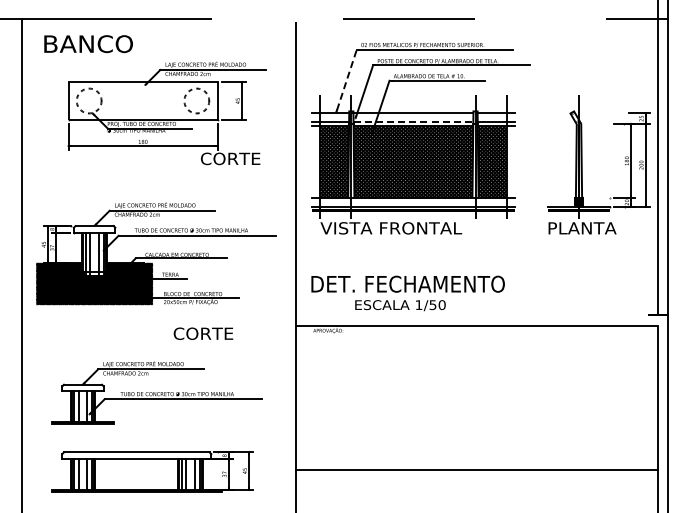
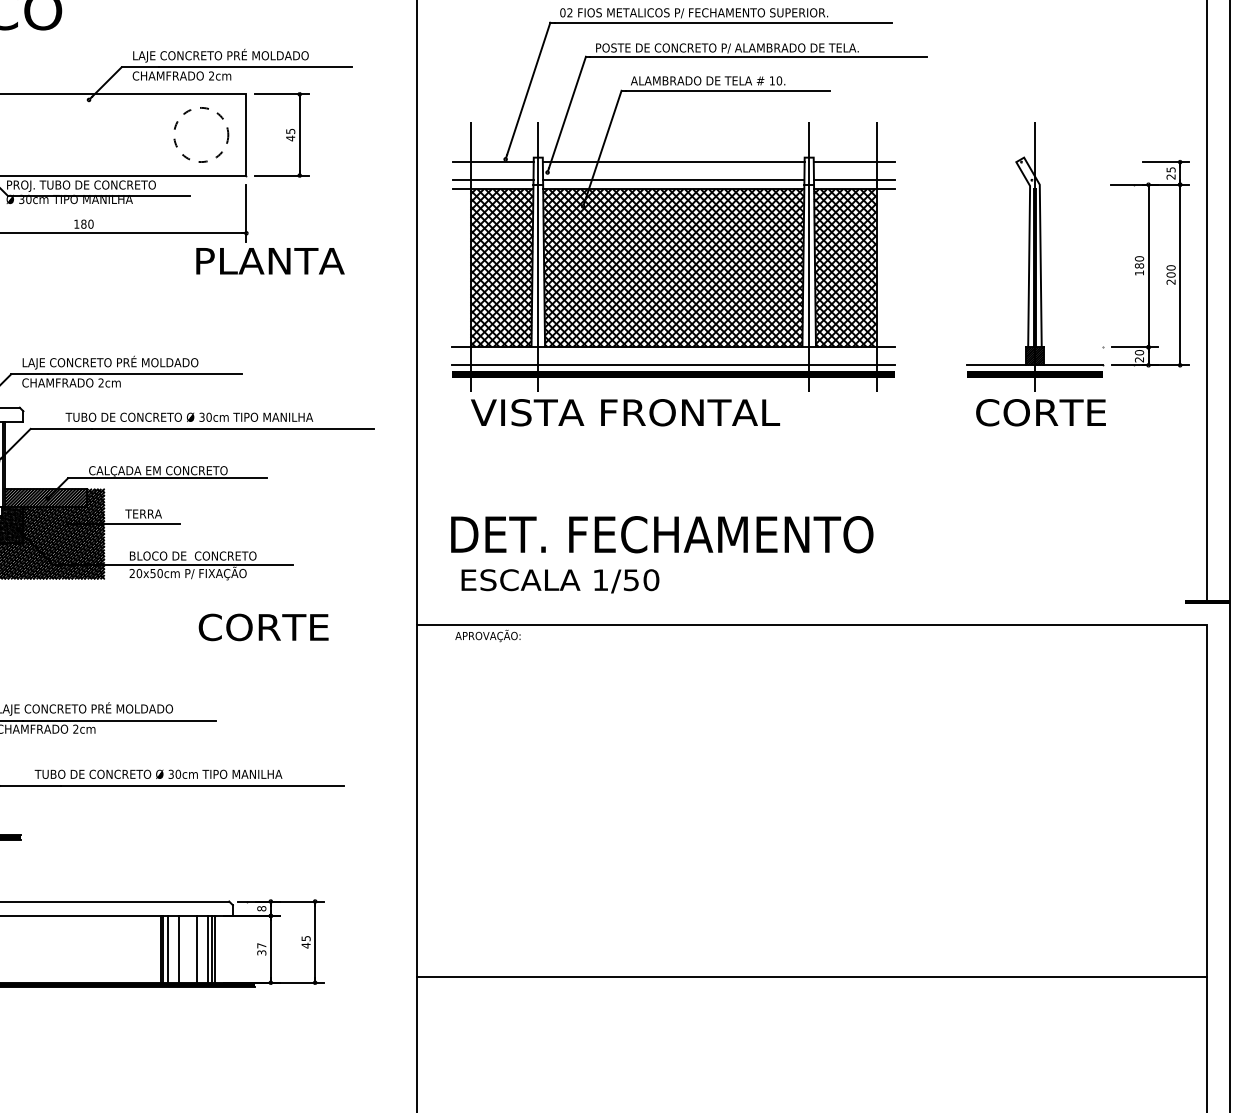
line: (346, 79) -> (527, 88), dashed -> solid
line: (413, 121) -> (673, 179), dashed -> solid
text: (228, 158) -> (270, 260), CORTE -> PLANTA
text: (582, 228) -> (1042, 413), PLANTA -> CORTE
text: (400, 305) -> (560, 581), moved
text: (203, 333) -> (263, 626), moved
line: (476, 470) -> (811, 978), moved

